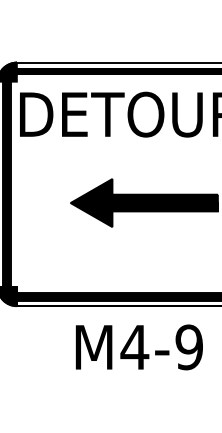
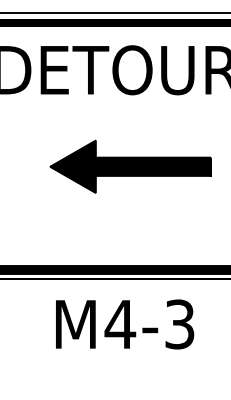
text: (188, 347) -> (178, 324), M4-9 -> M4-3

